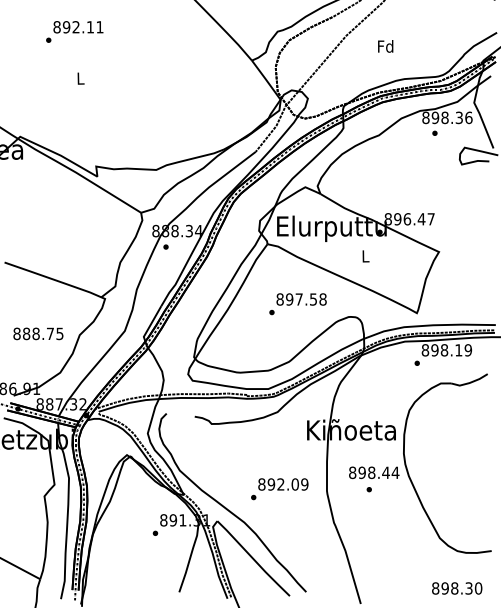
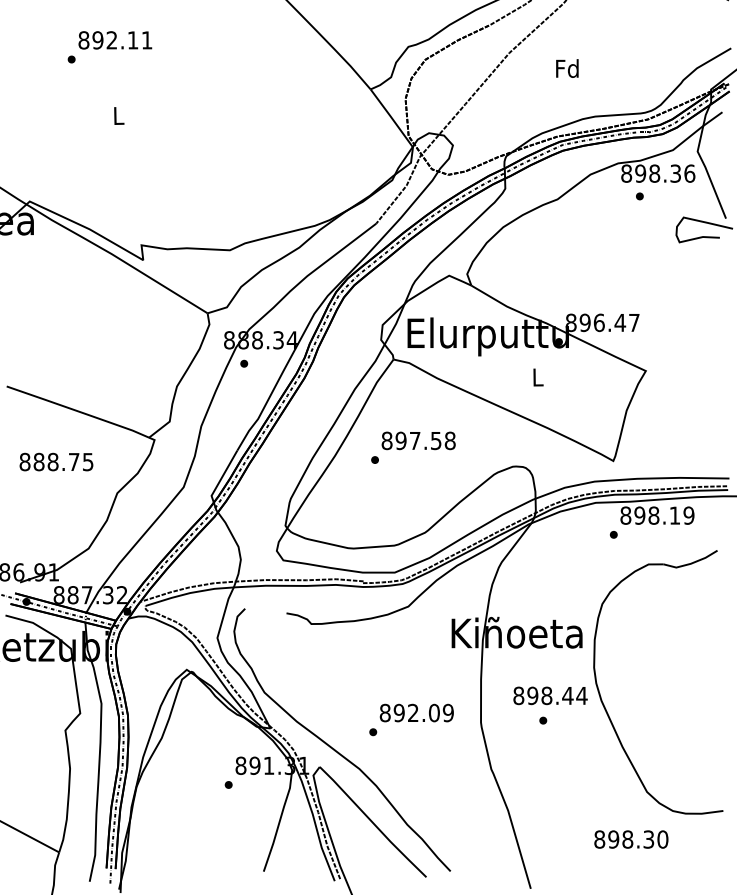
text: (297, 304) -> (412, 448), moved
text: (38, 333) -> (56, 461), moved
text: (457, 588) -> (631, 839), moved

